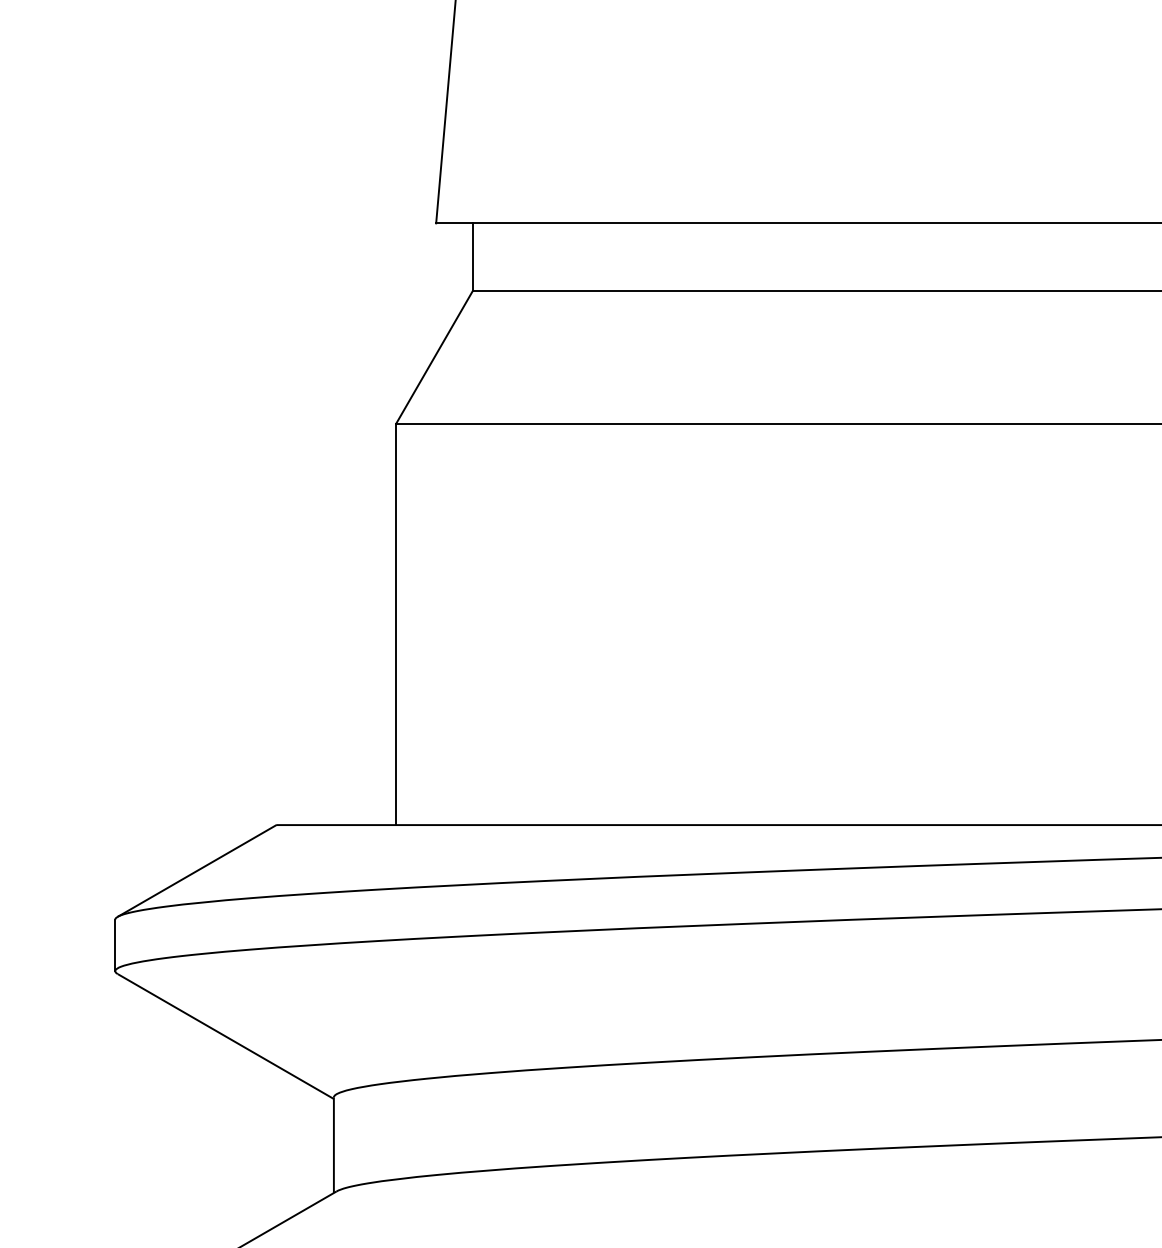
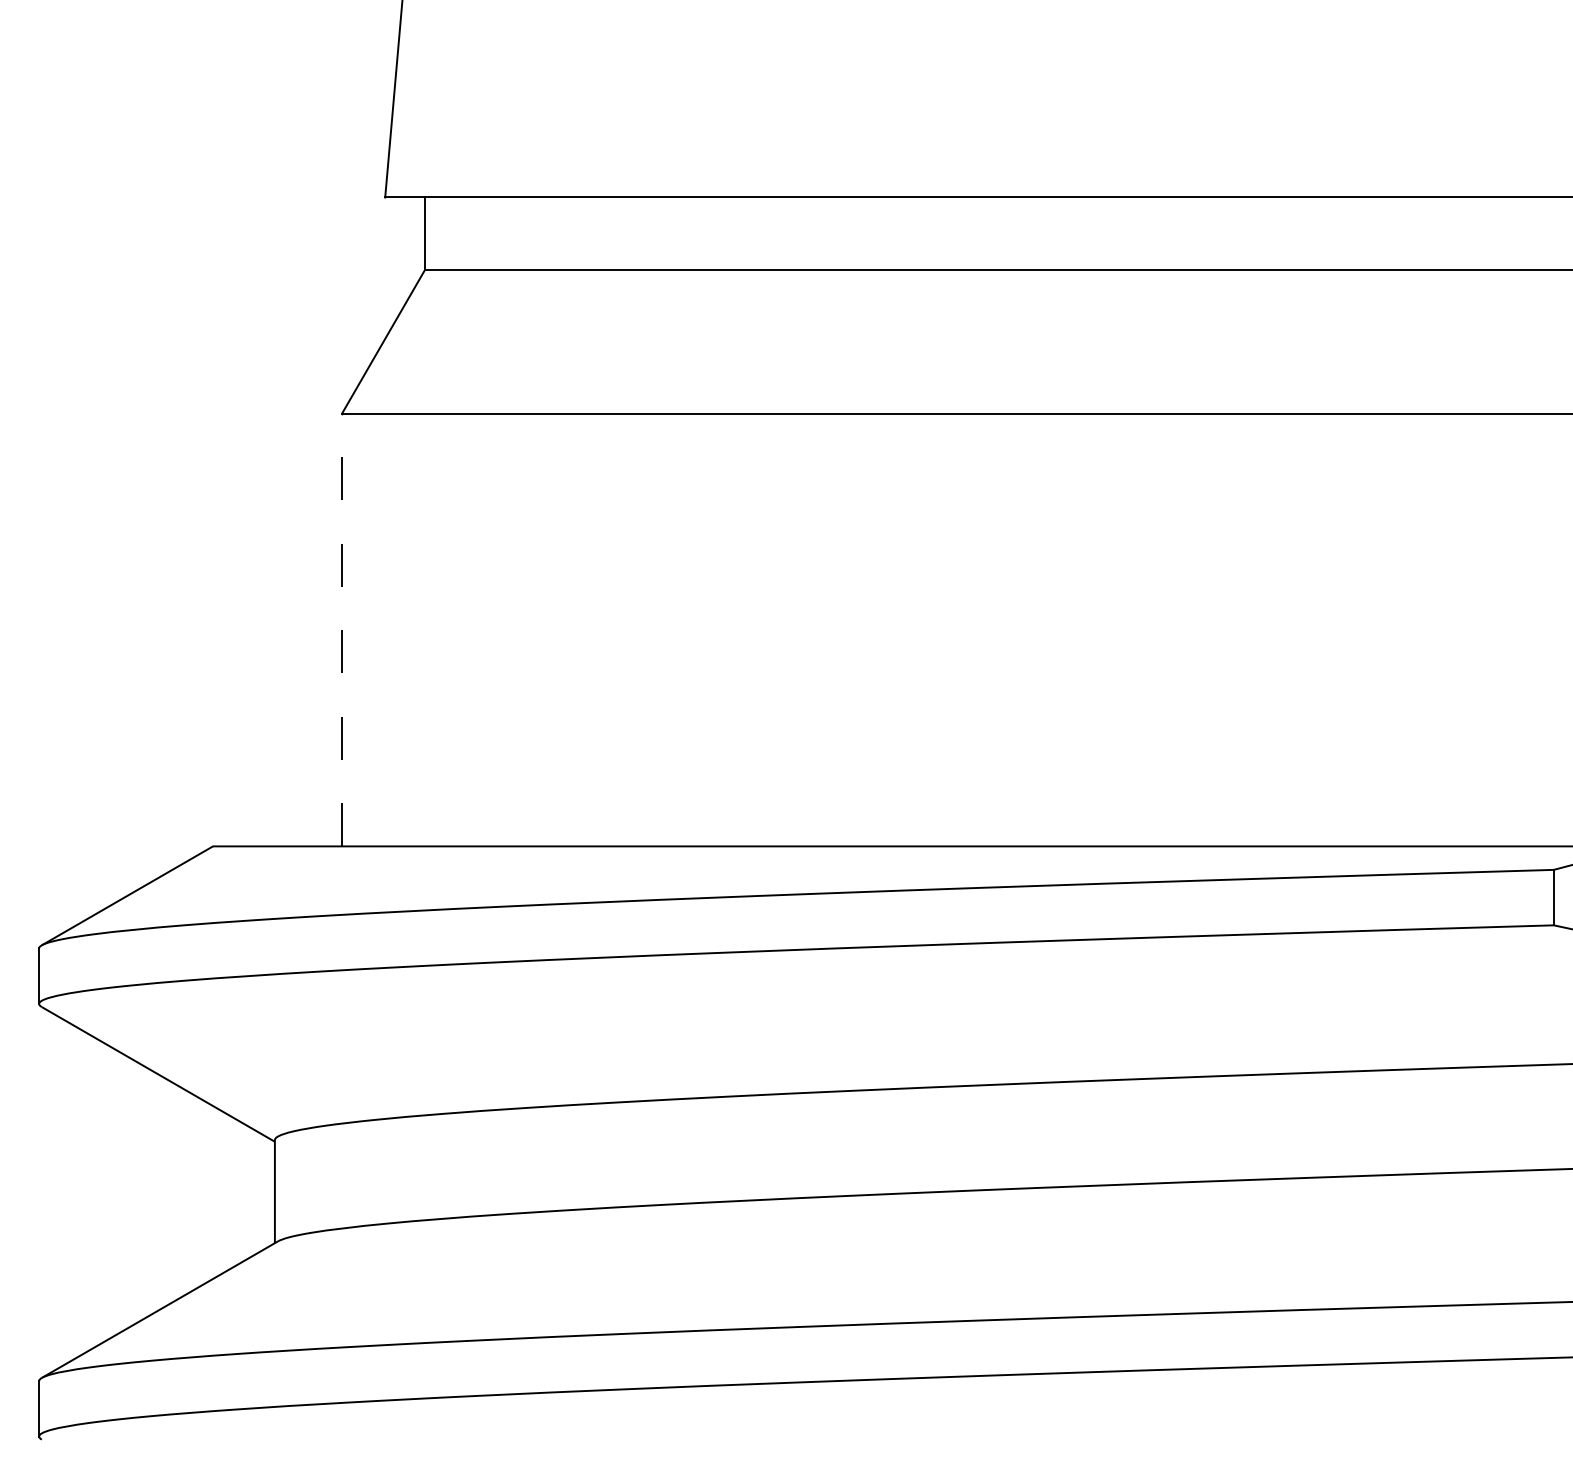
line: (395, 623) -> (341, 629), solid -> dashed

